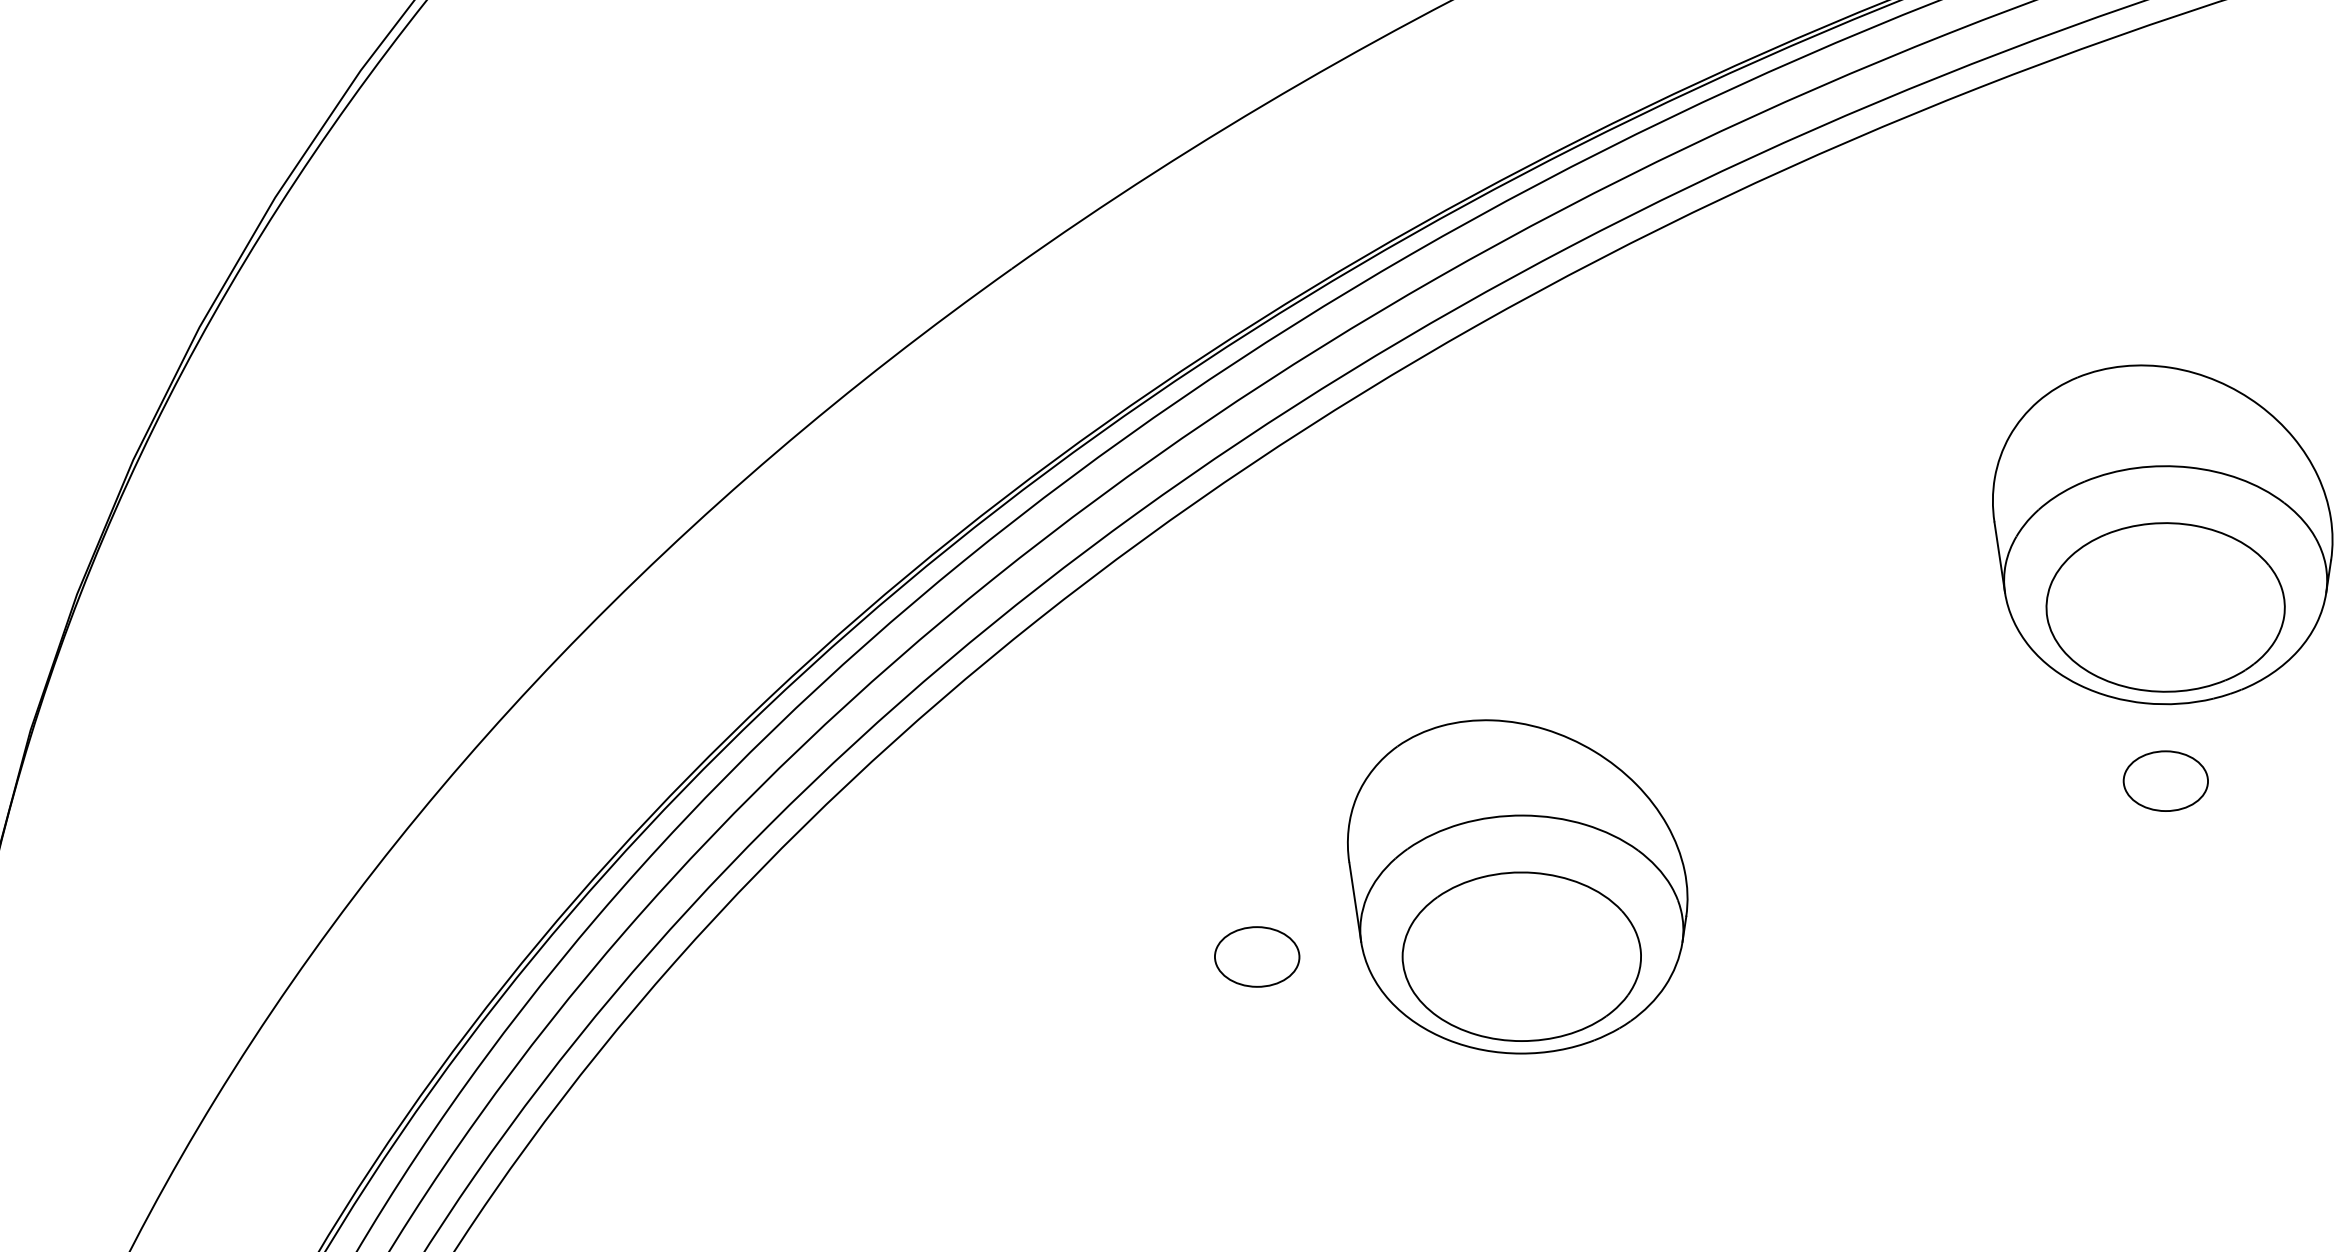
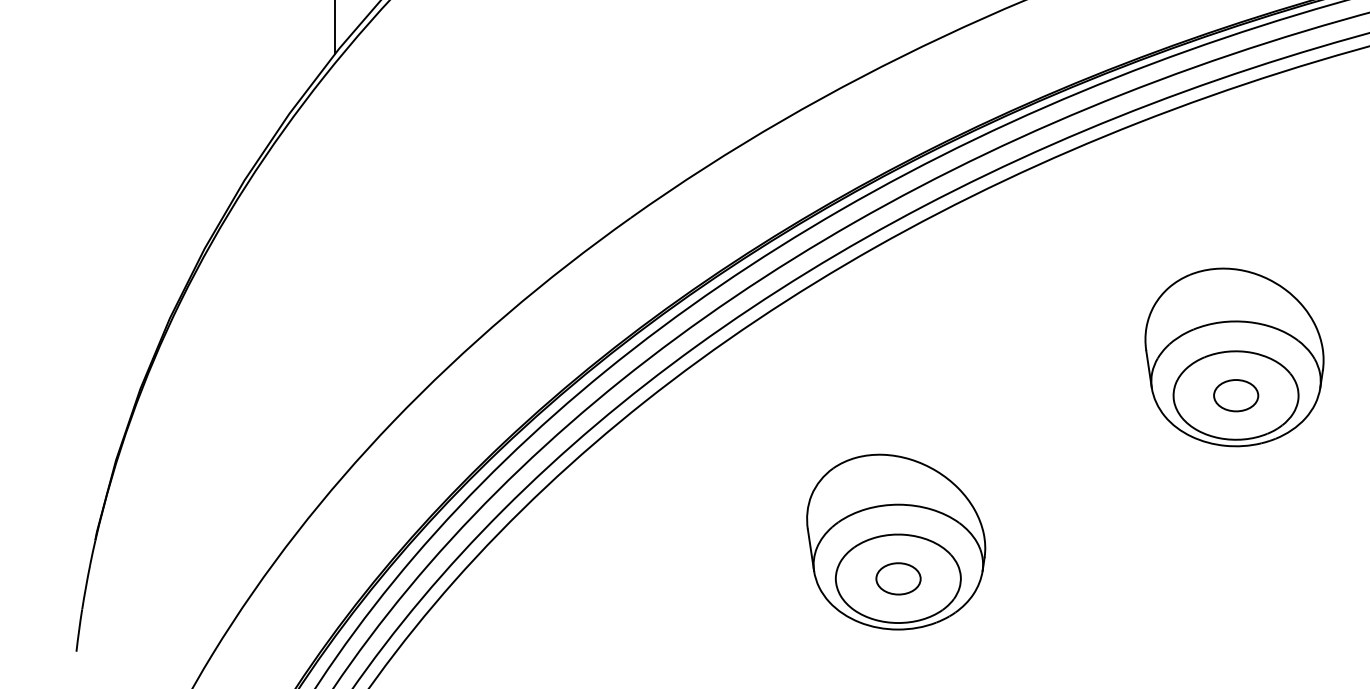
part: (2166, 780) -> (1236, 395), moved
part: (1257, 956) -> (898, 578), moved

